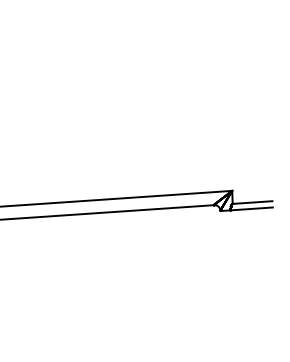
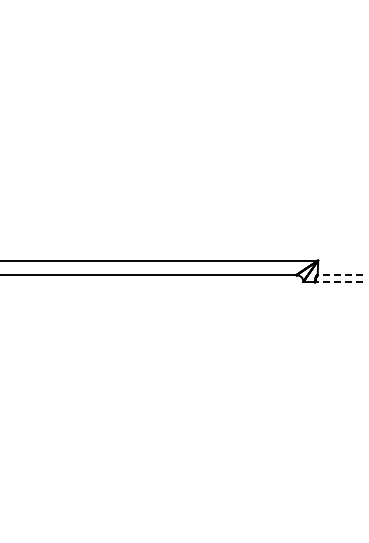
line: (252, 202) -> (340, 275), solid -> dashed
line: (251, 209) -> (338, 282), solid -> dashed

